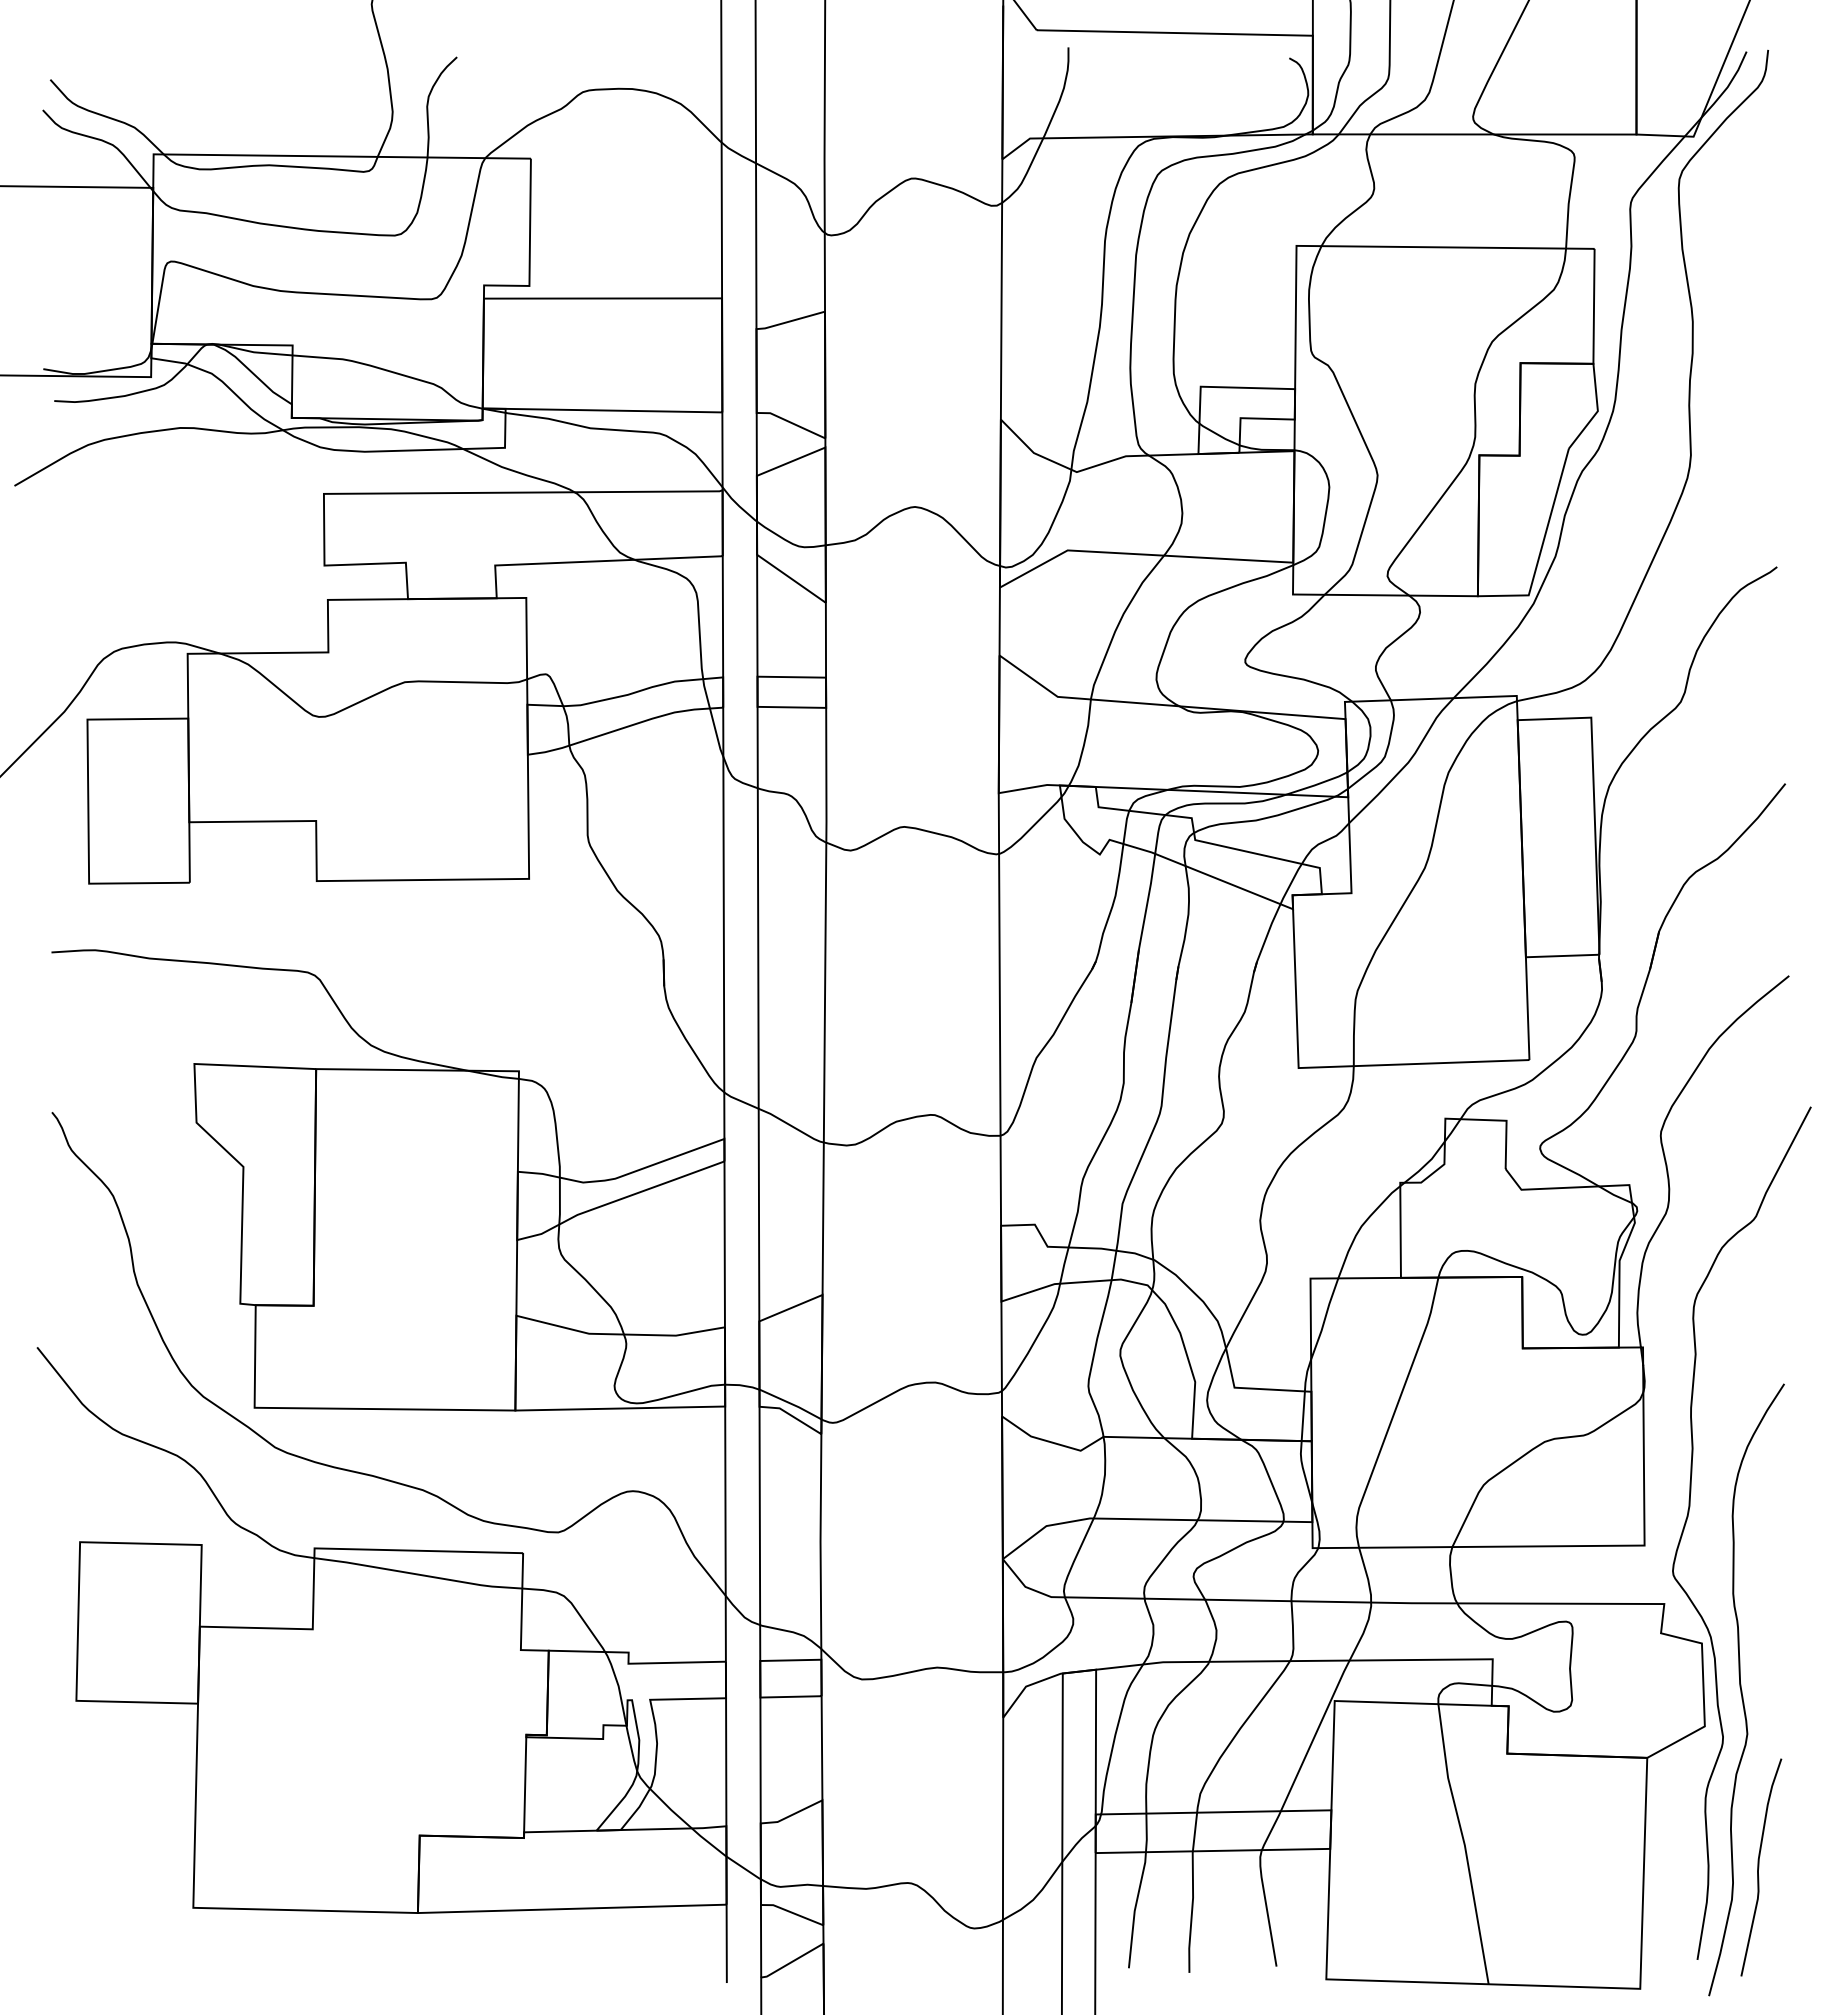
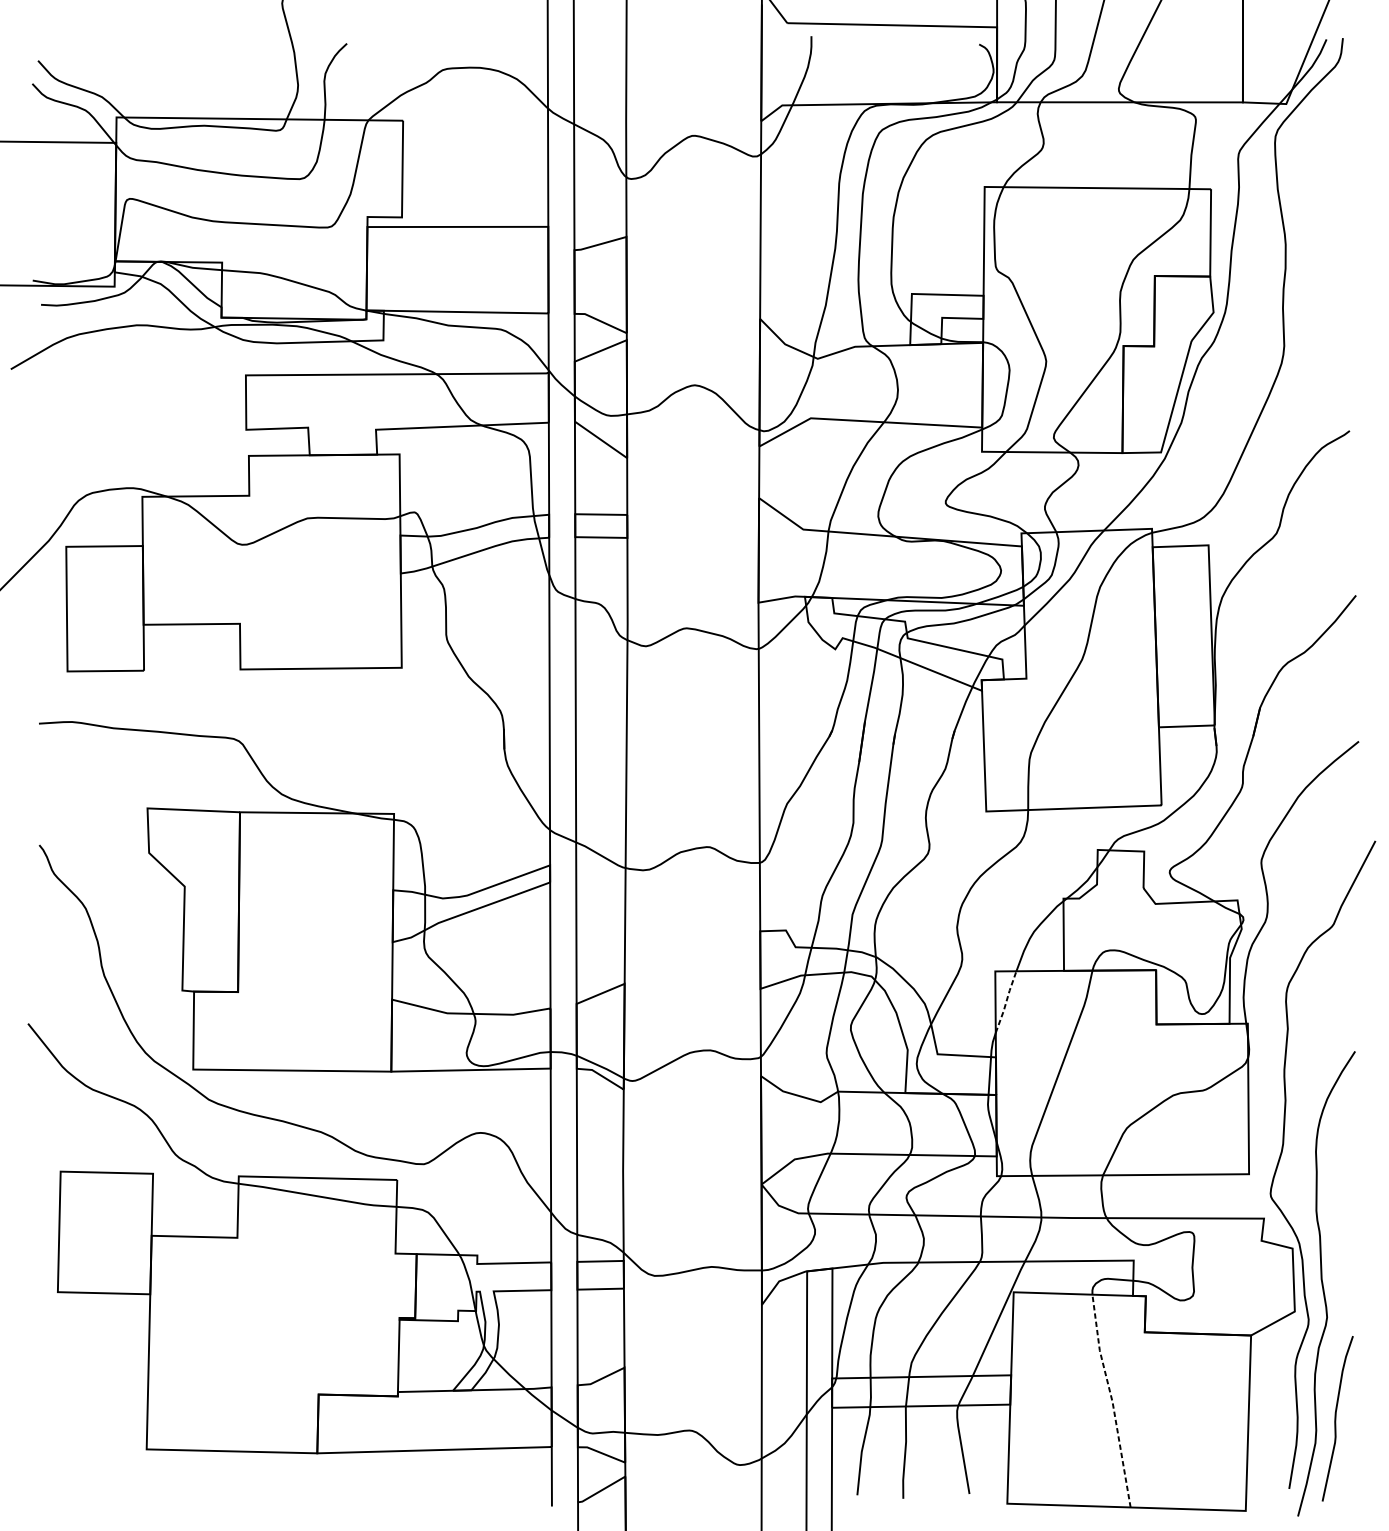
line: (1325, 1318) -> (1006, 1001), solid -> dashed
line: (1464, 1843) -> (1112, 1400), solid -> dashed

